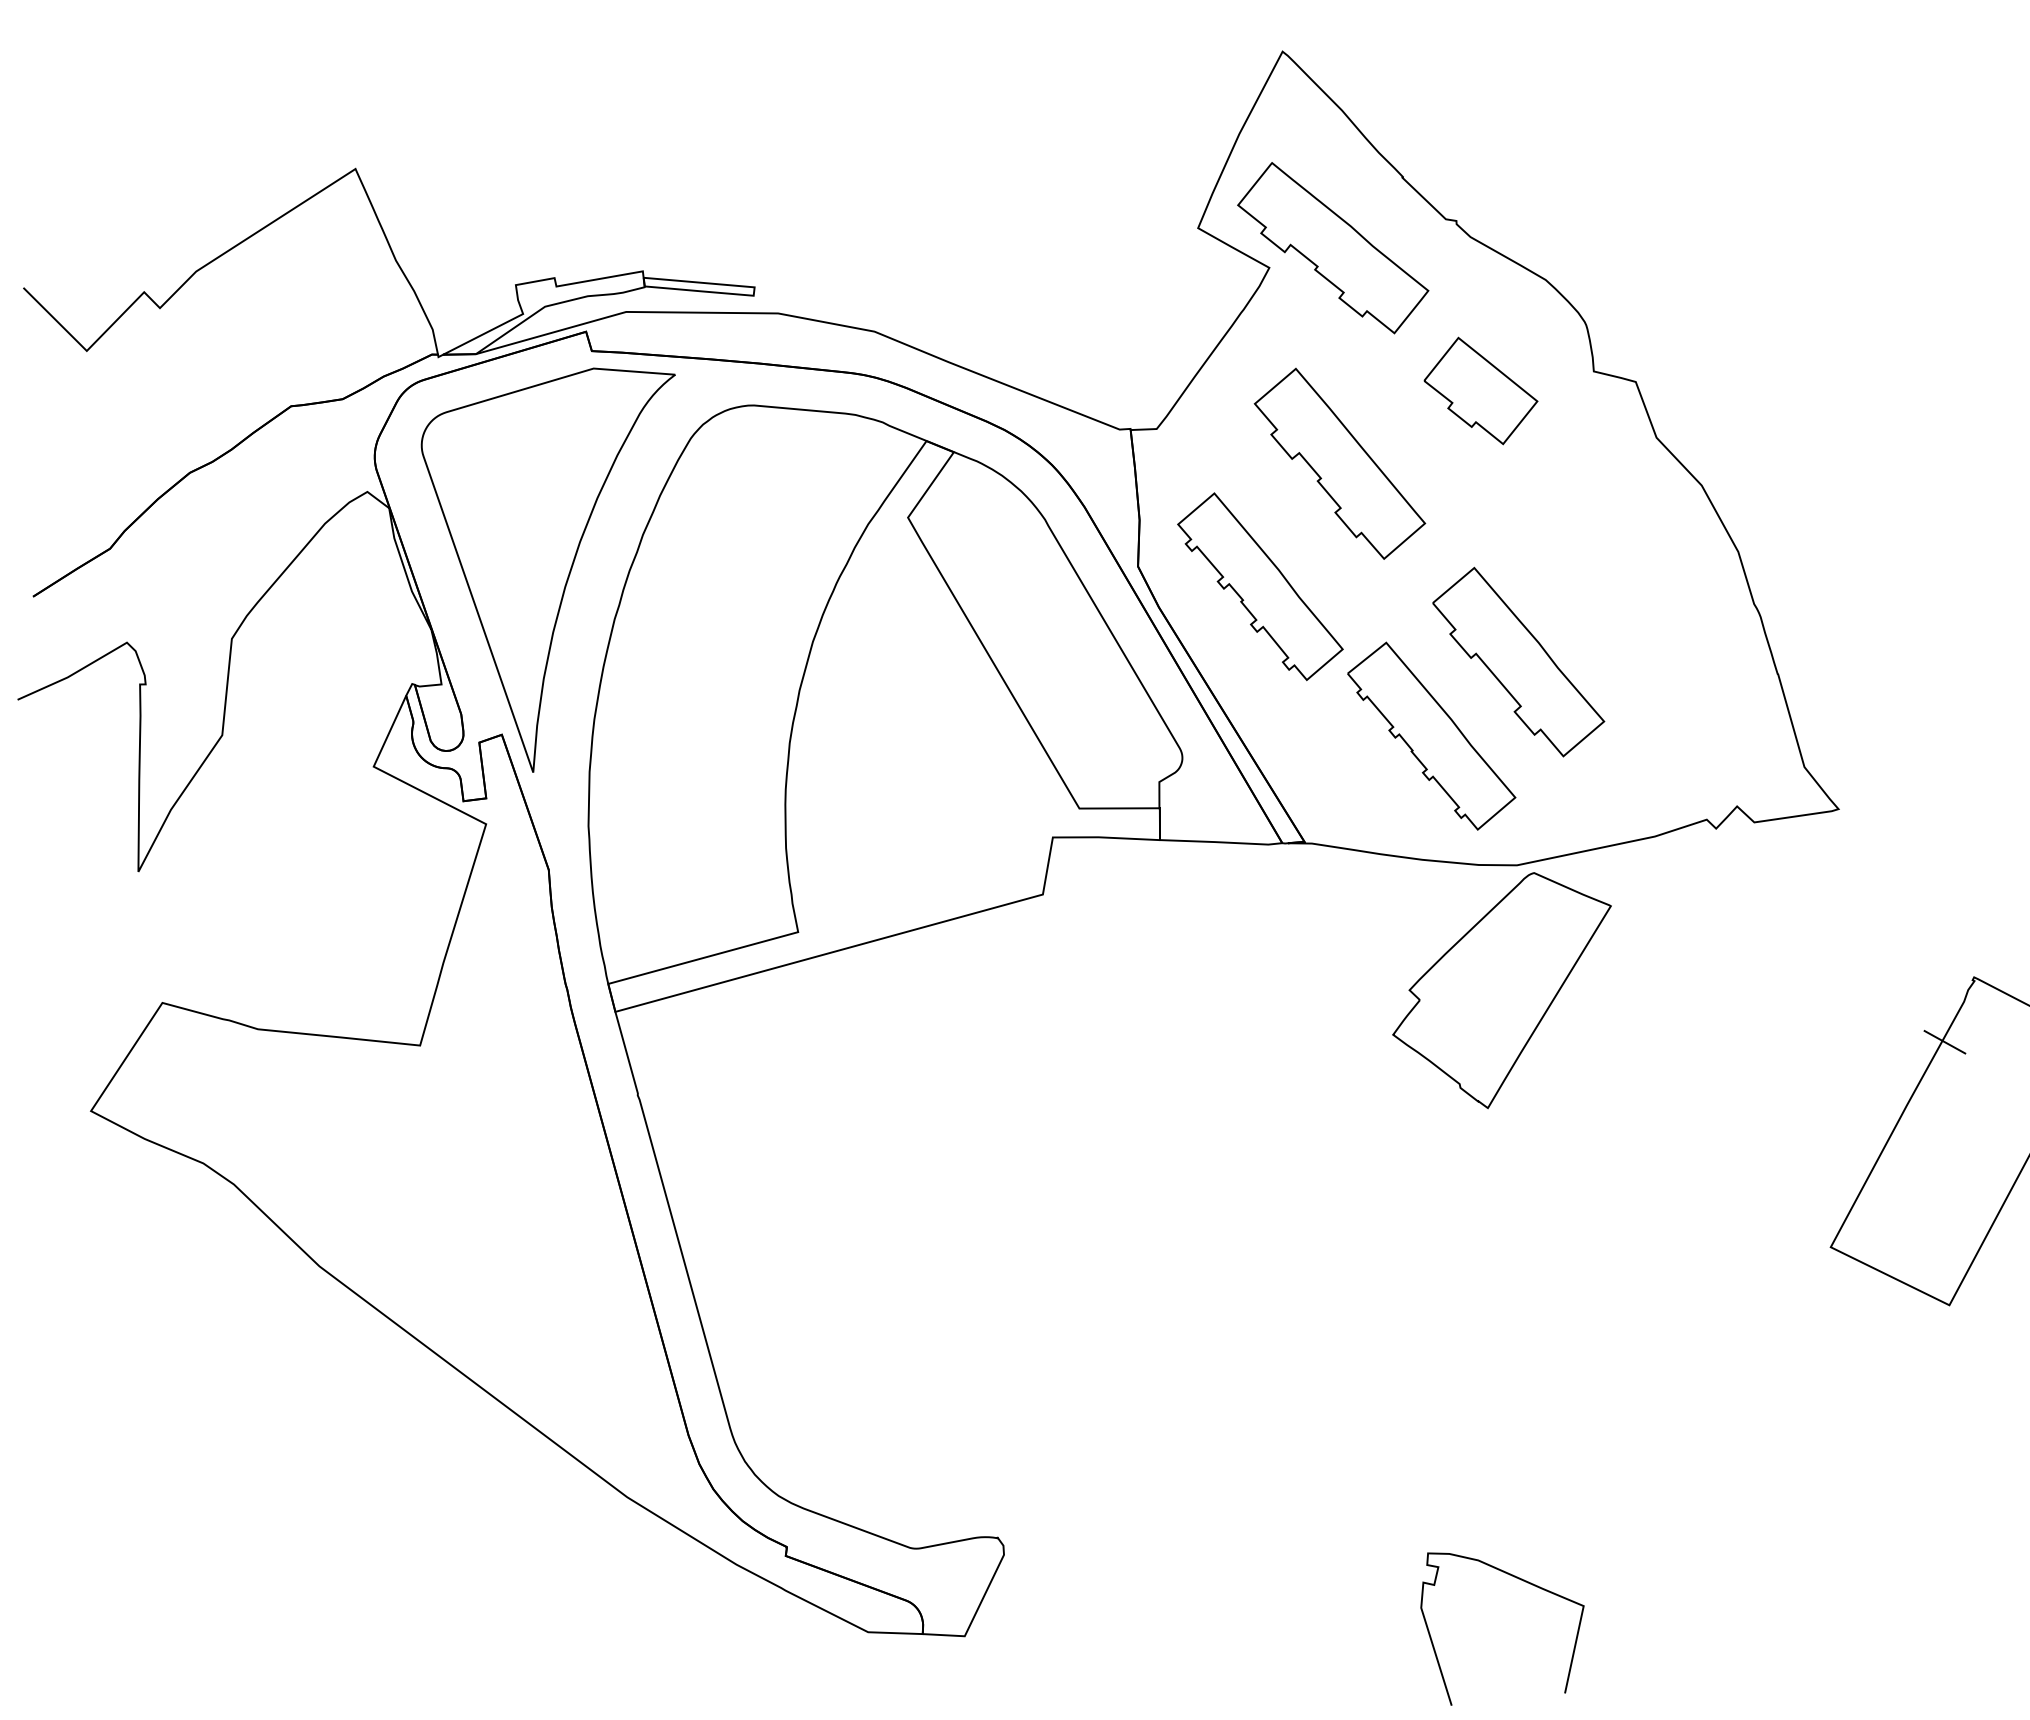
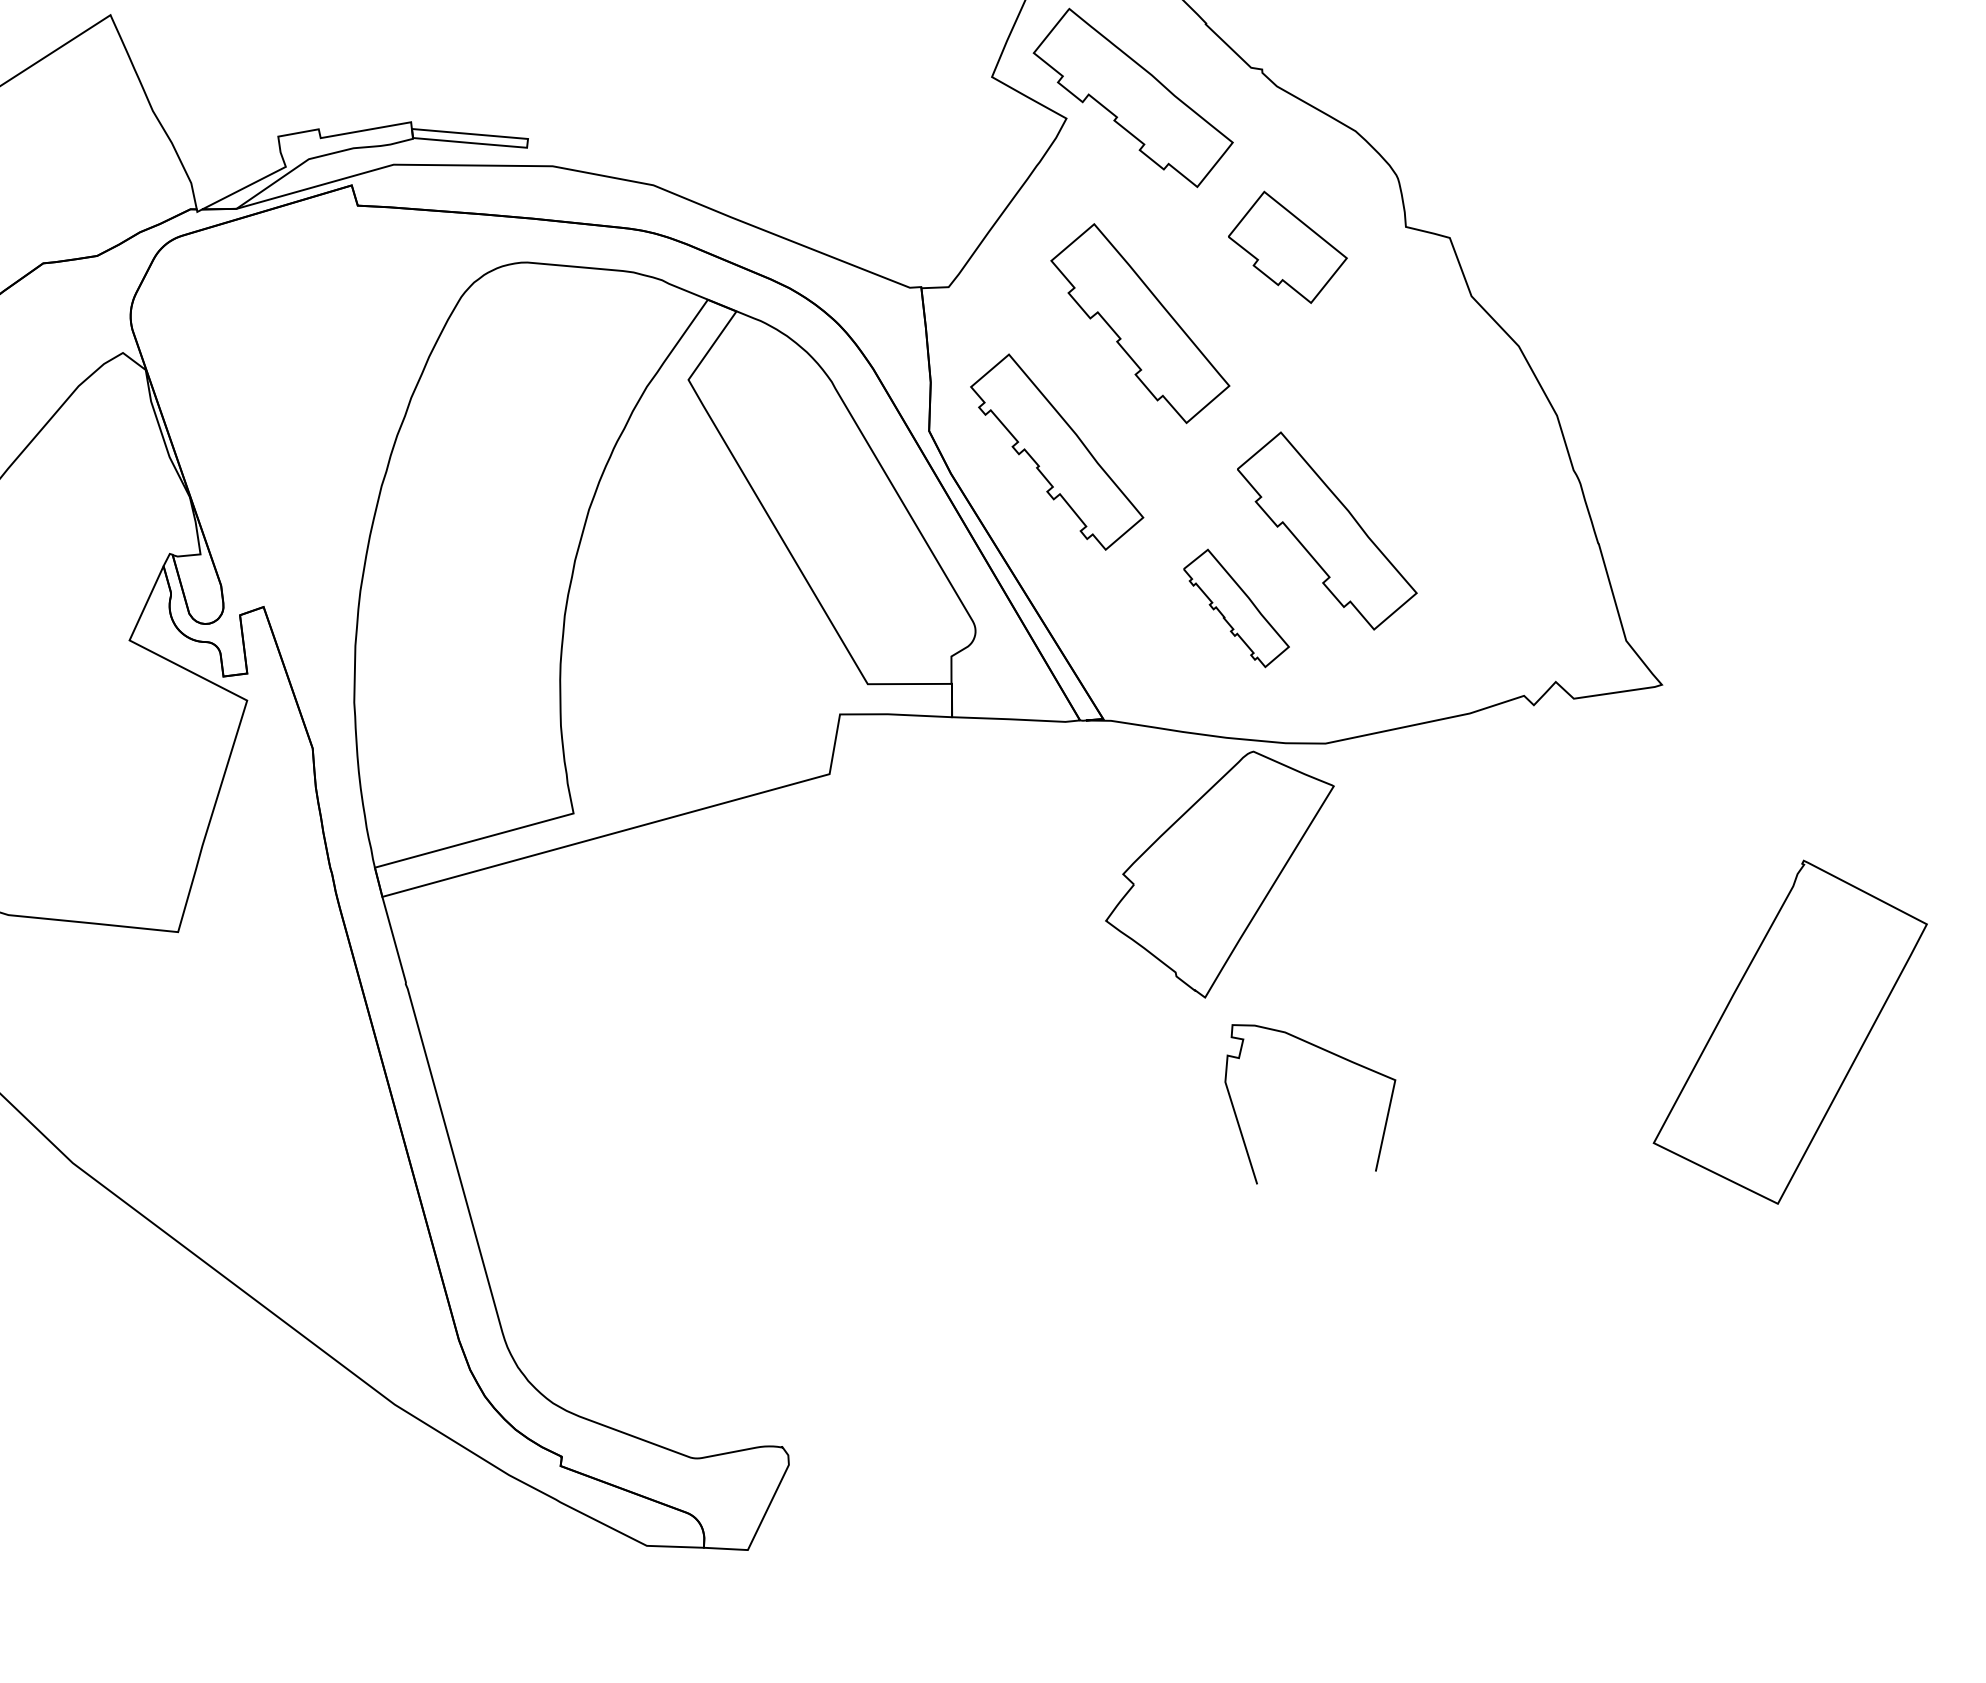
part: (547, 569) -> (311, 434), removed
part: (1431, 735) -> (1236, 607), size x0.6
part: (1501, 990) -> (1219, 874), moved
line: (1944, 1042) -> (1772, 928), removed
curve: (1525, 1582) -> (1334, 1055), moved

